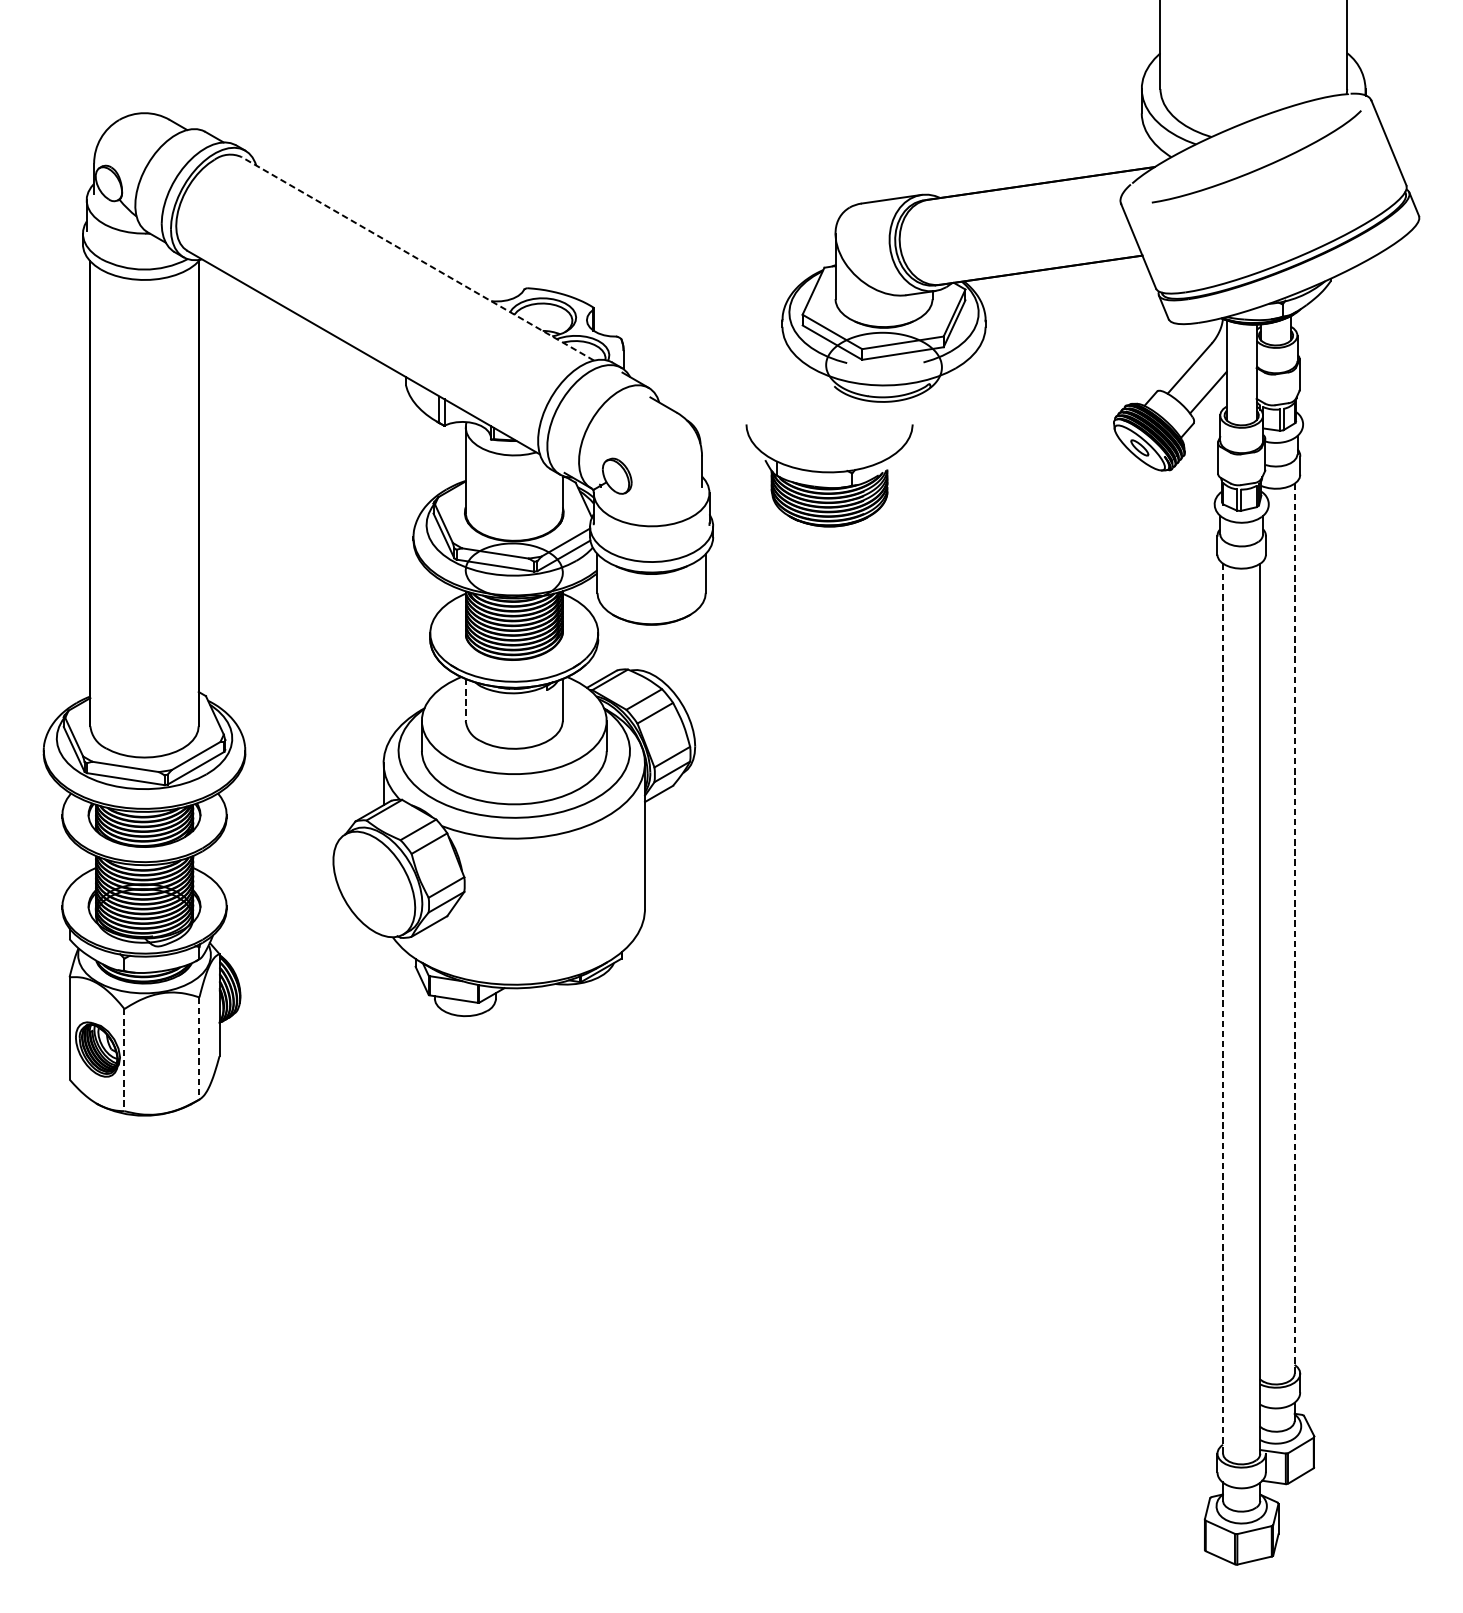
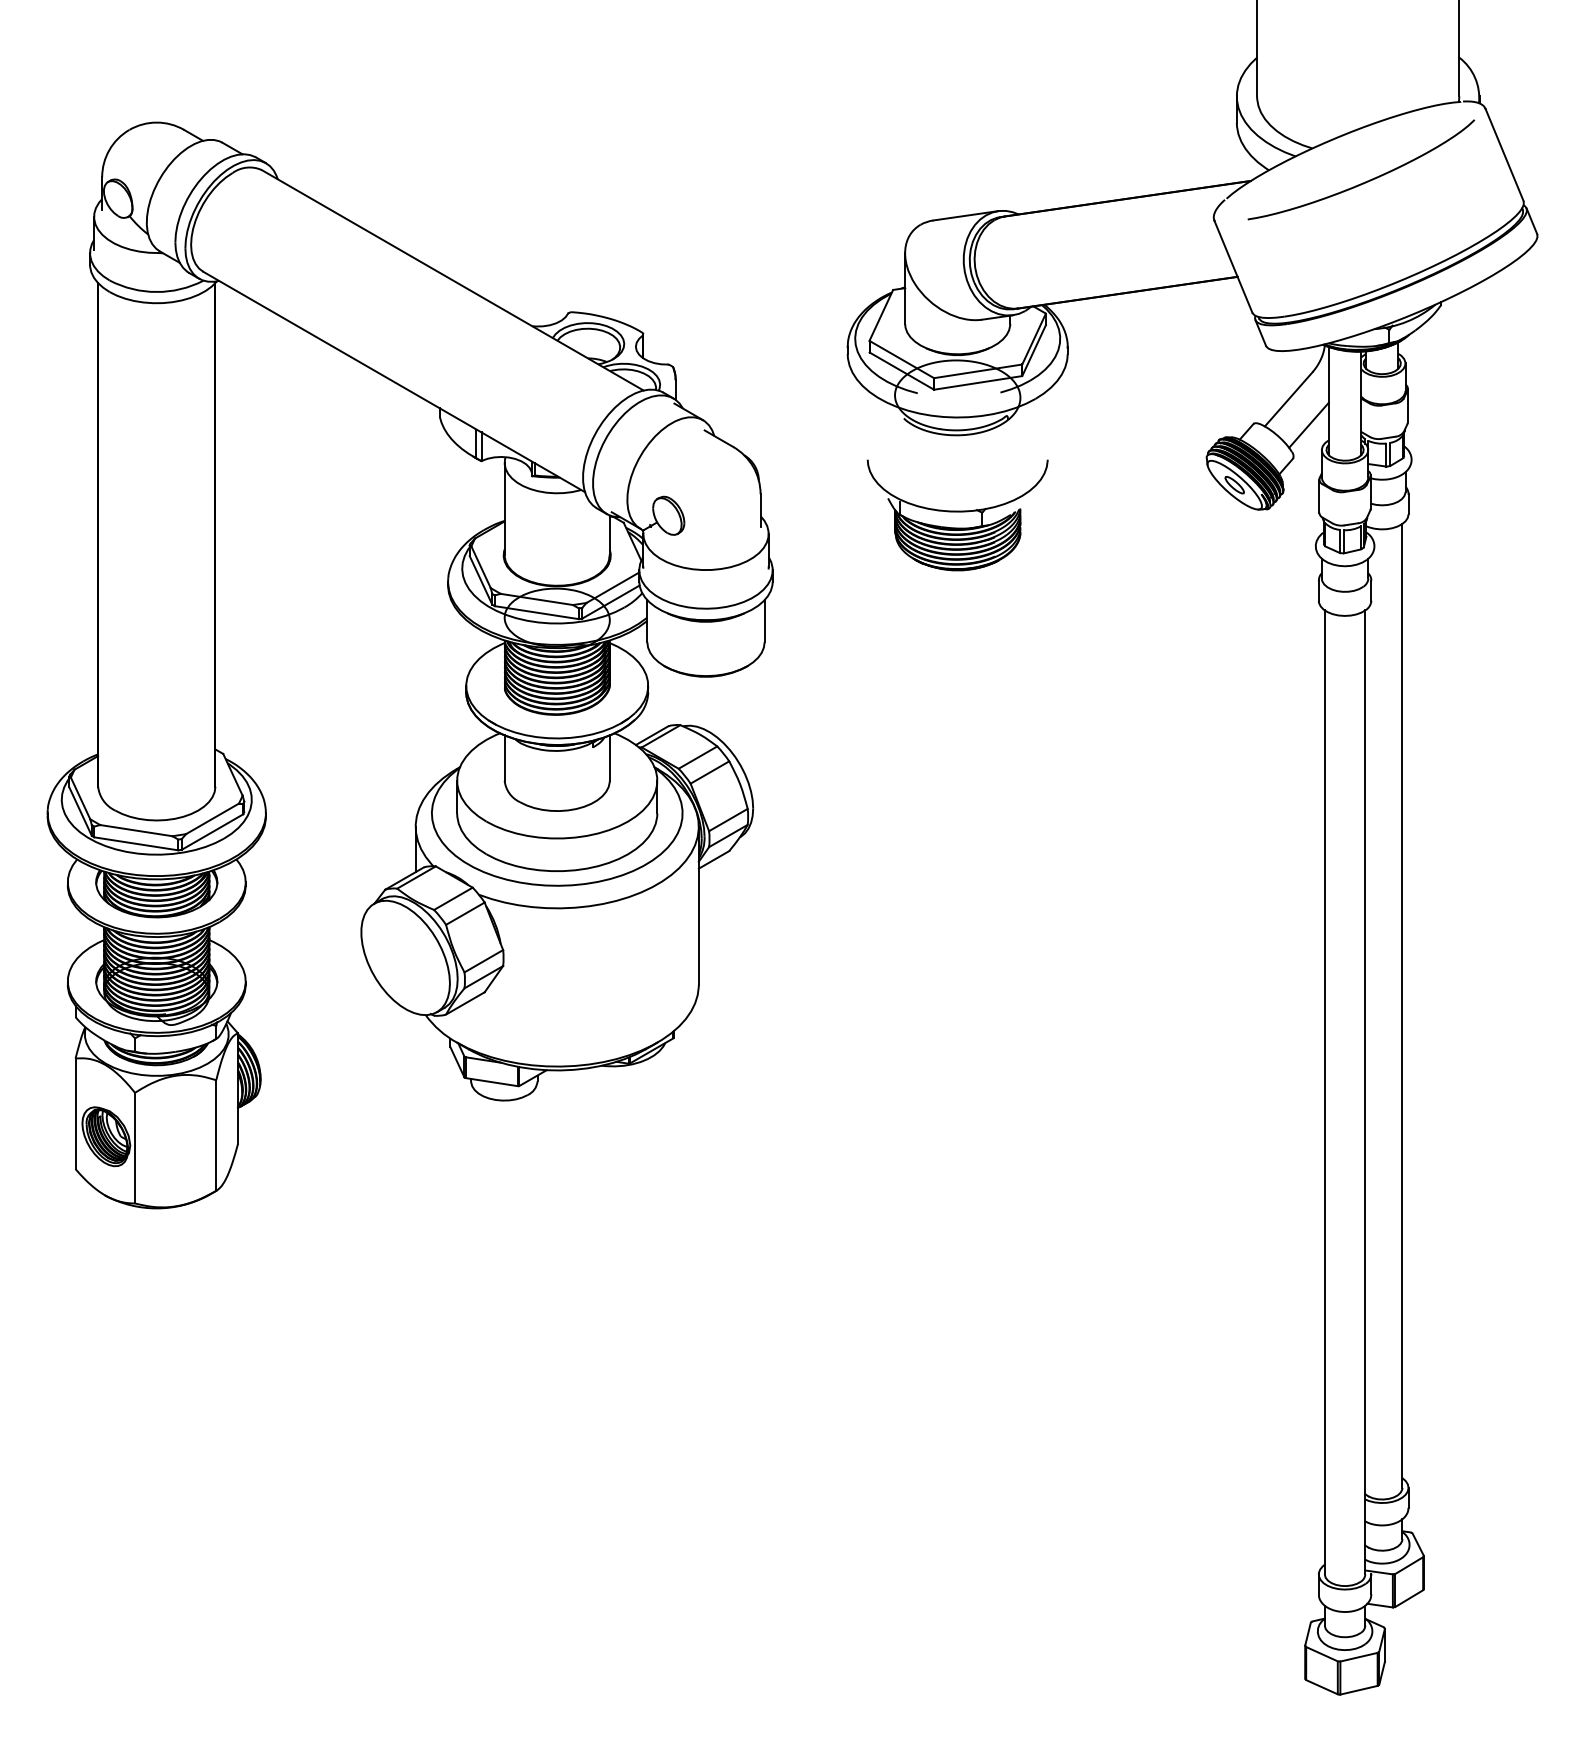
line: (417, 258) -> (452, 280), dashed -> solid
part: (829, 475) -> (957, 515), moved
line: (465, 700) -> (504, 758), dashed -> solid
line: (1294, 928) -> (1402, 1005), dashed -> solid
line: (1222, 1008) -> (1324, 1092), dashed -> solid
line: (199, 1049) -> (216, 1136), dashed -> solid
line: (124, 1060) -> (135, 1148), dashed -> solid

